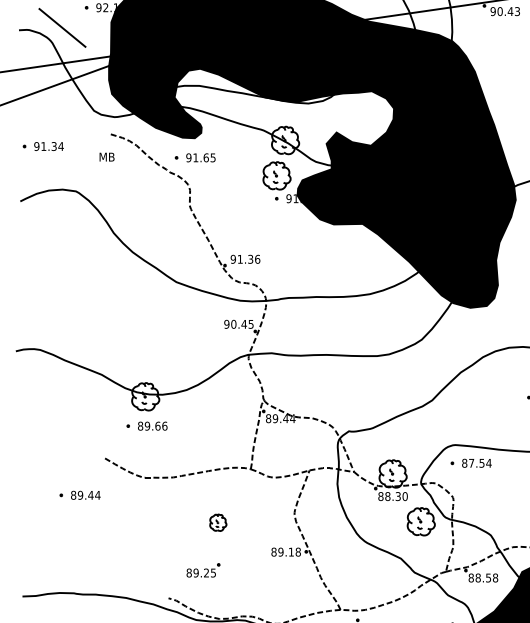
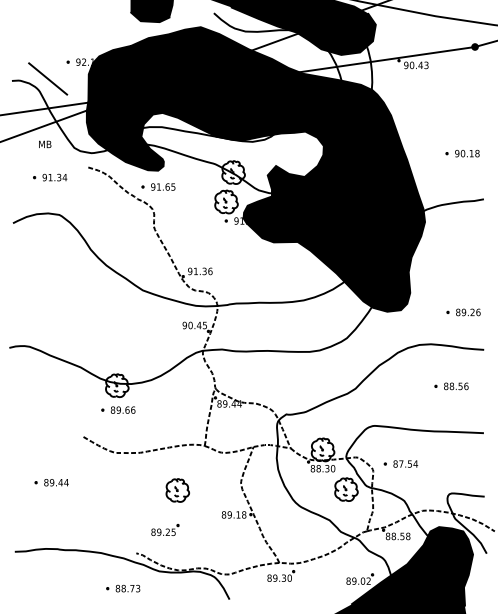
part: (43, 146) -> (50, 177), moved
text: (107, 157) -> (45, 144), moved
part: (470, 462) -> (400, 463), moved
part: (79, 495) -> (51, 482), moved
part: (218, 522) -> (177, 490), size x1.67

